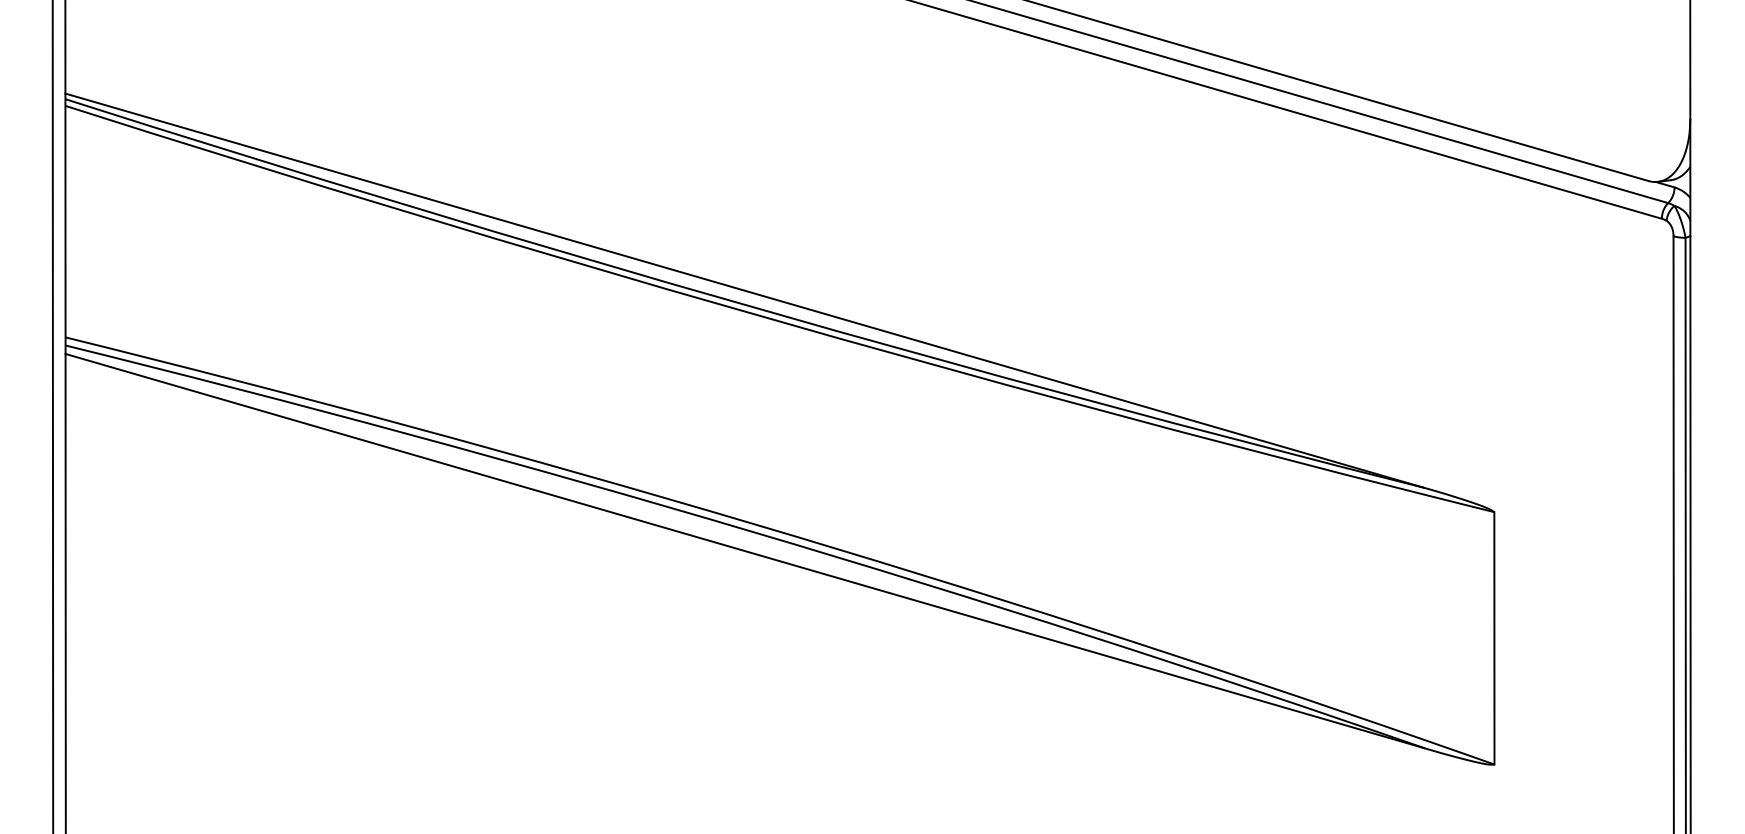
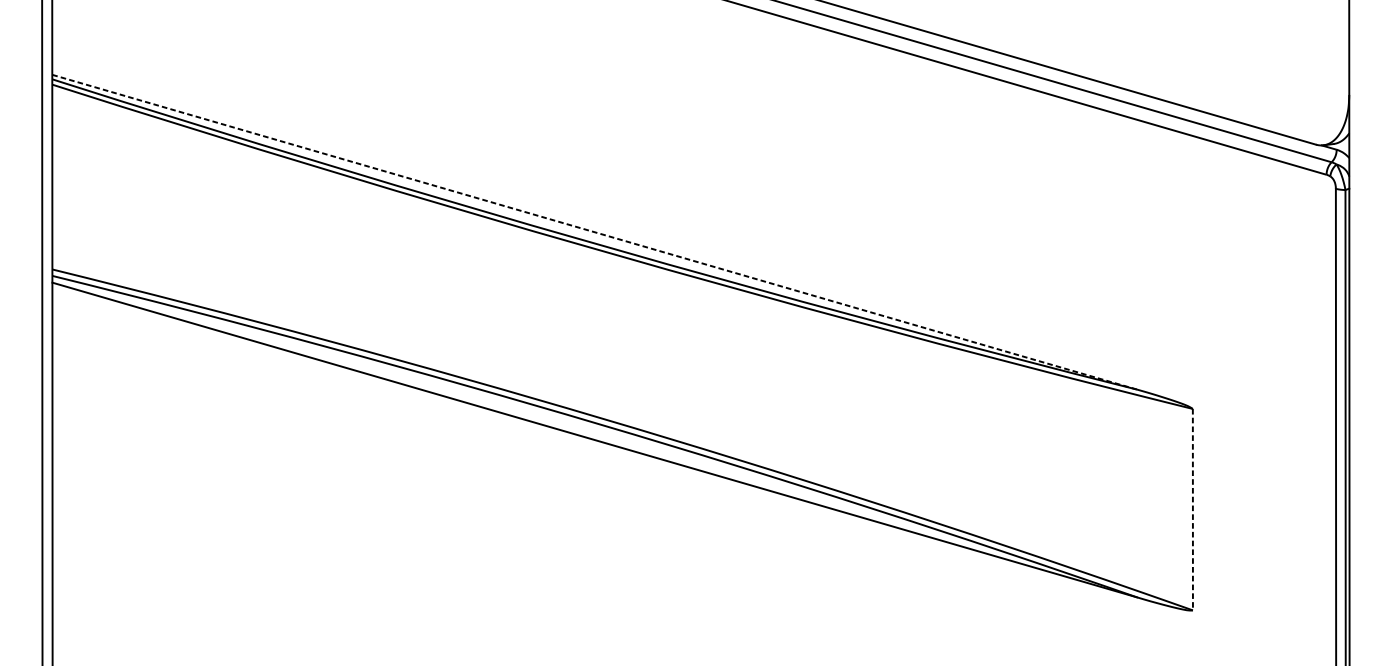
line: (745, 290) -> (595, 232), solid -> dashed
line: (1494, 638) -> (1192, 509), solid -> dashed

